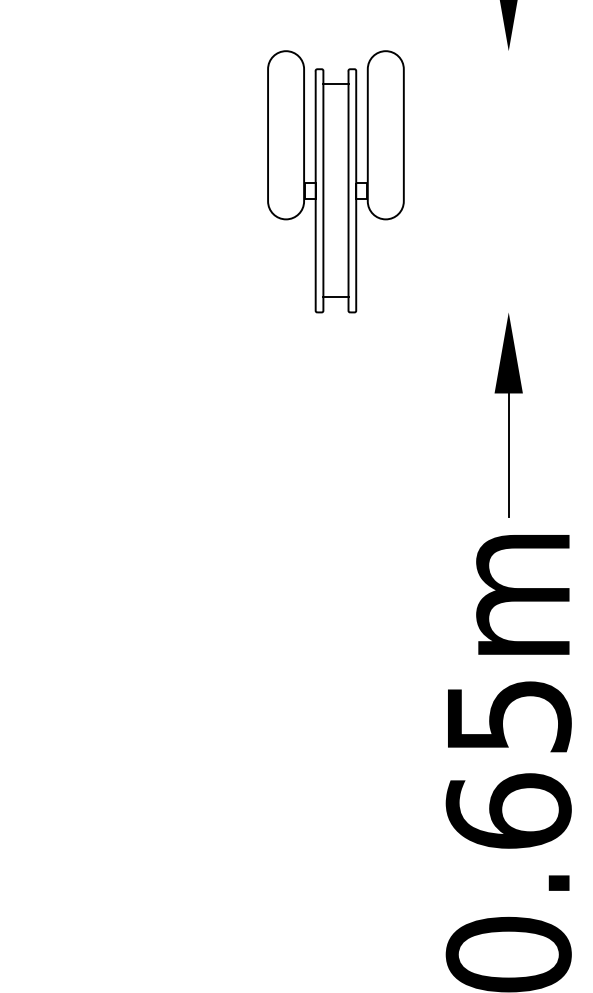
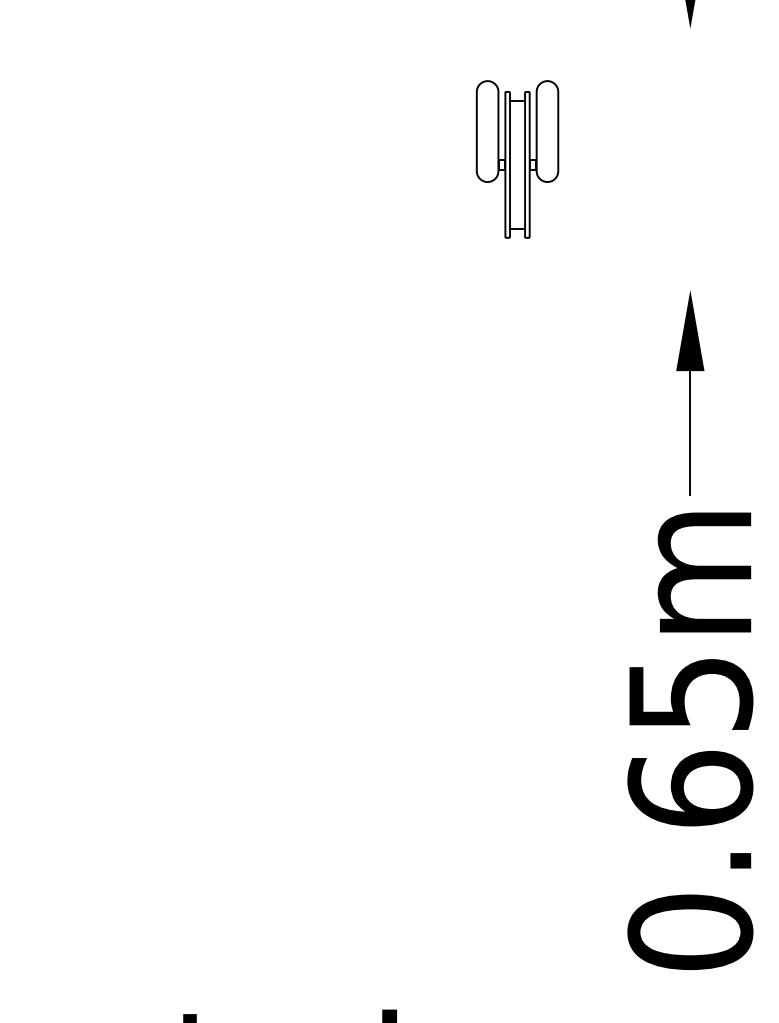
part: (335, 181) -> (517, 159), size x0.6

